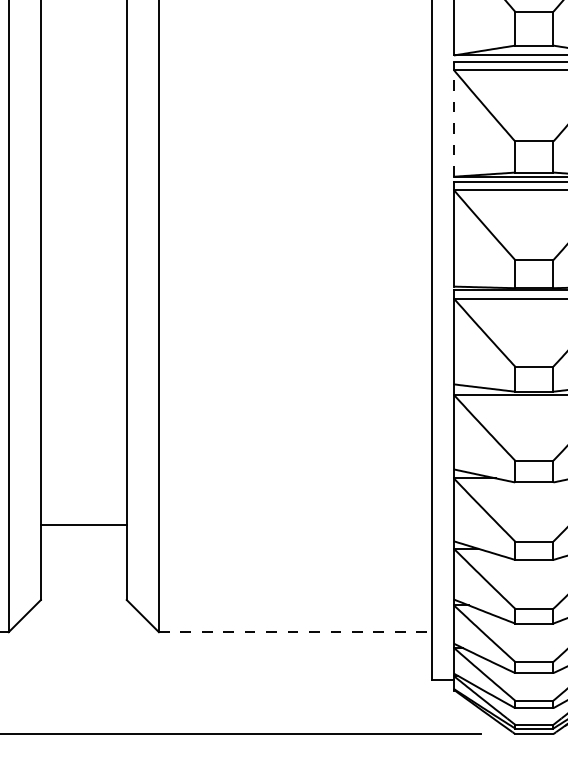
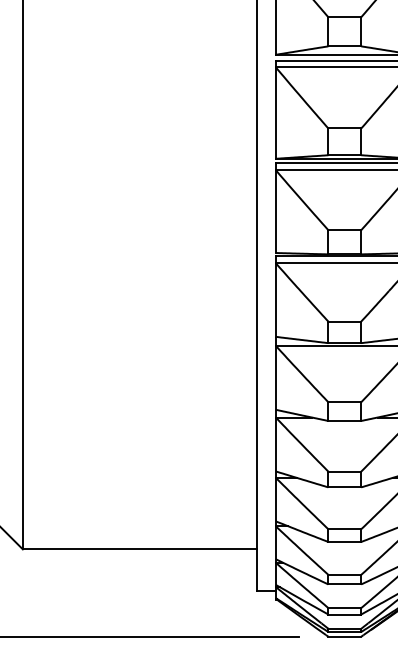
line: (453, 119) -> (275, 109), dashed -> solid
line: (295, 632) -> (139, 549), dashed -> solid

